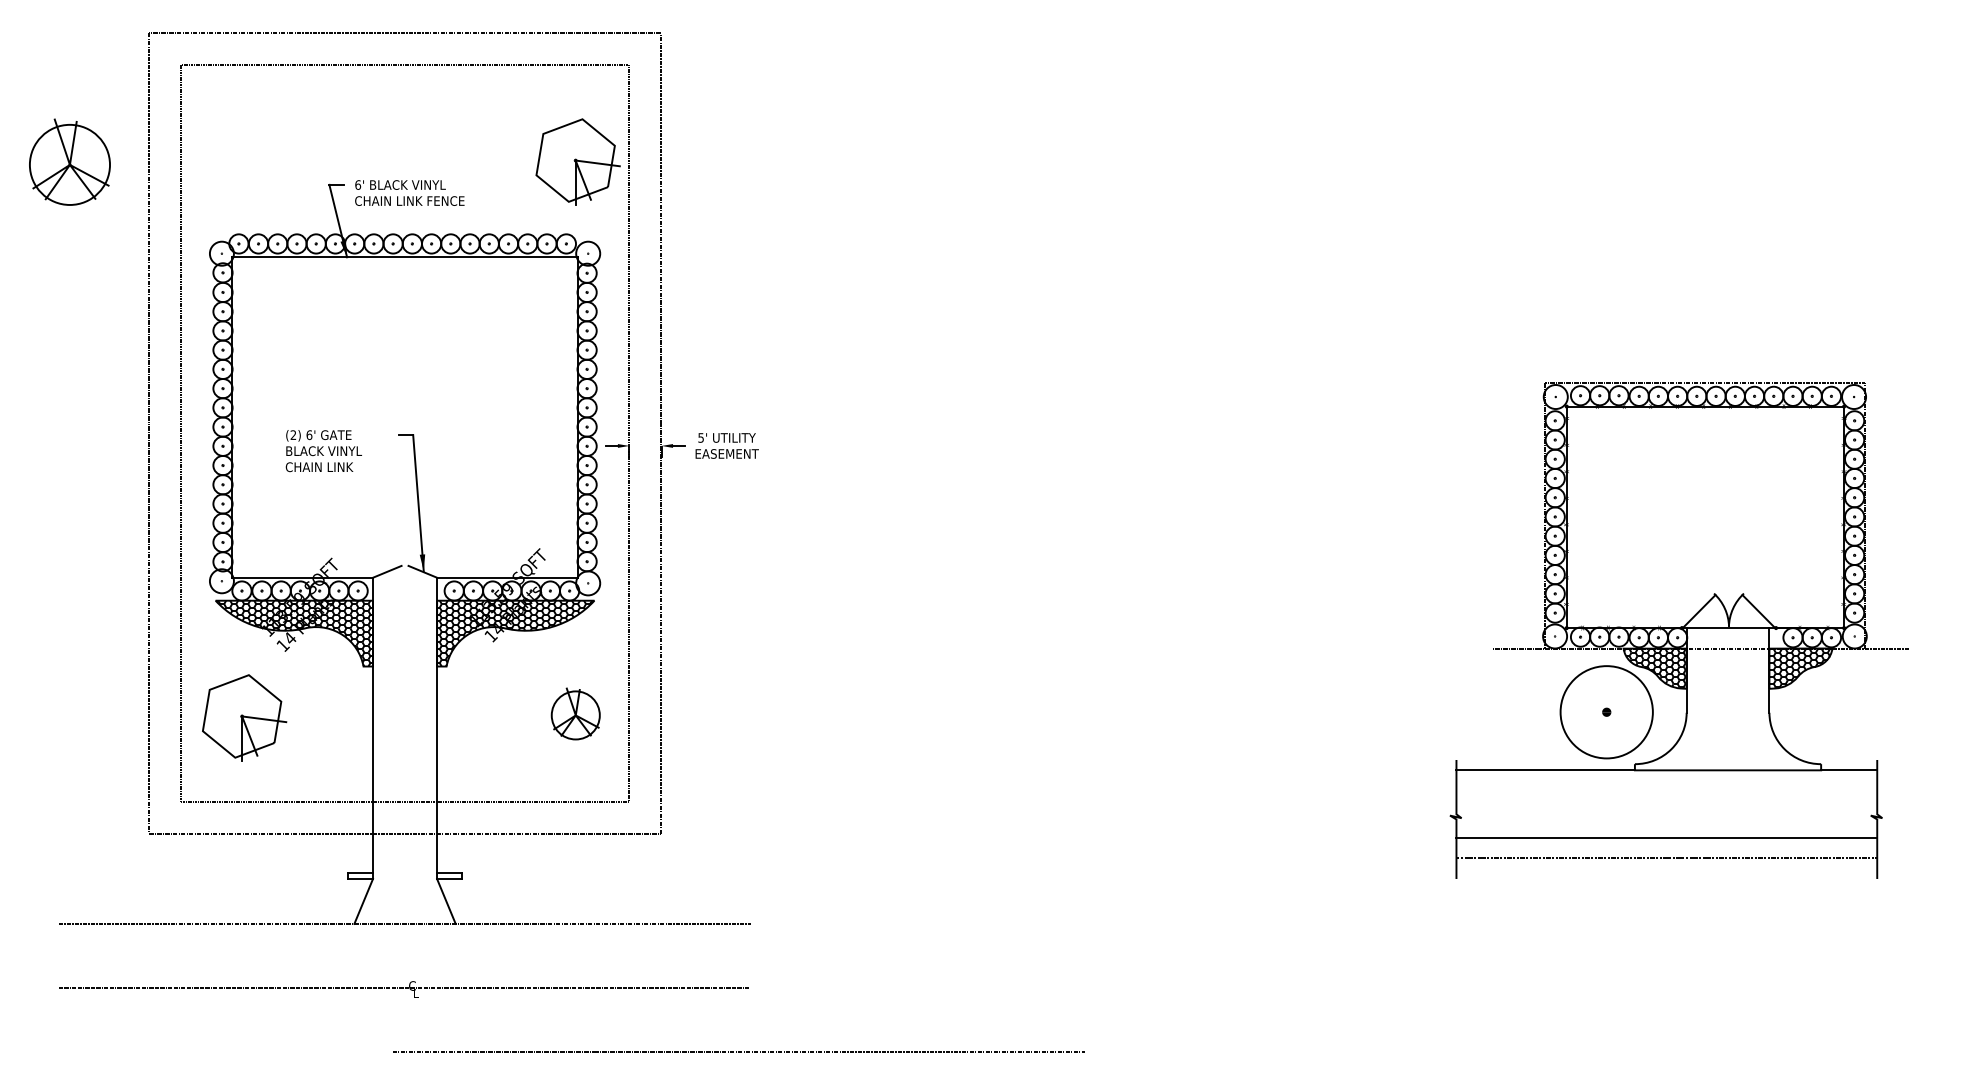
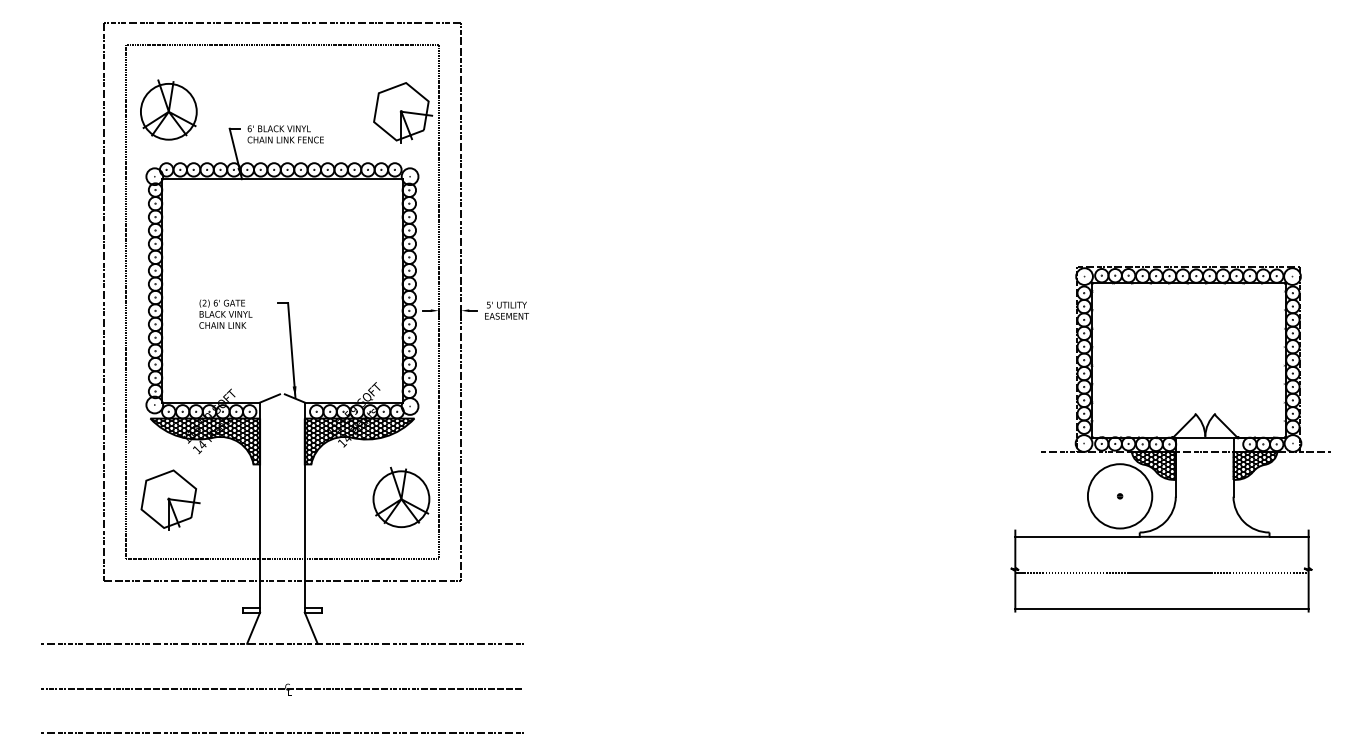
part: (69, 161) -> (168, 109), moved
part: (575, 713) -> (401, 497), size x1.67
line: (1666, 837) -> (1161, 608), moved
line: (1666, 857) -> (1161, 572), moved
line: (739, 1051) -> (282, 732), moved

